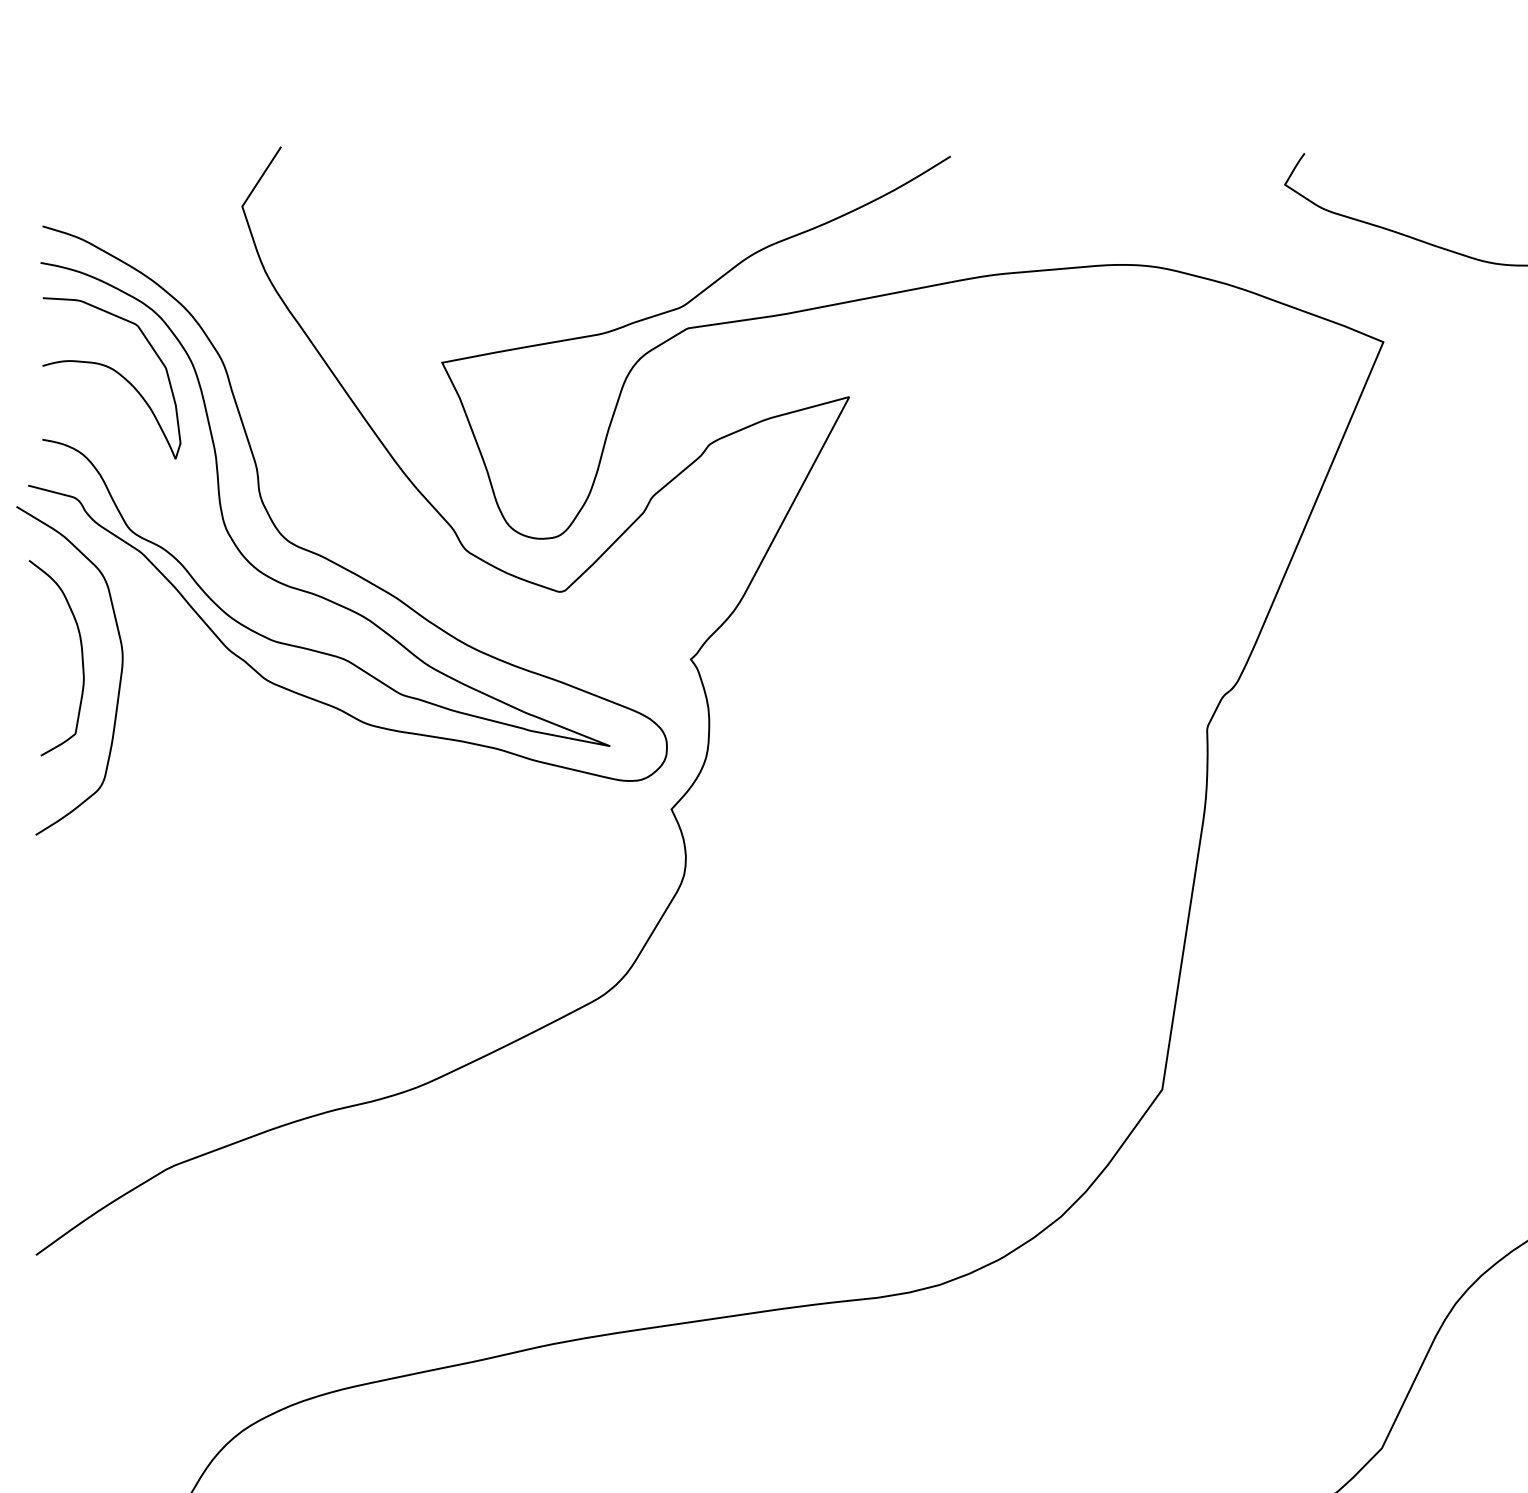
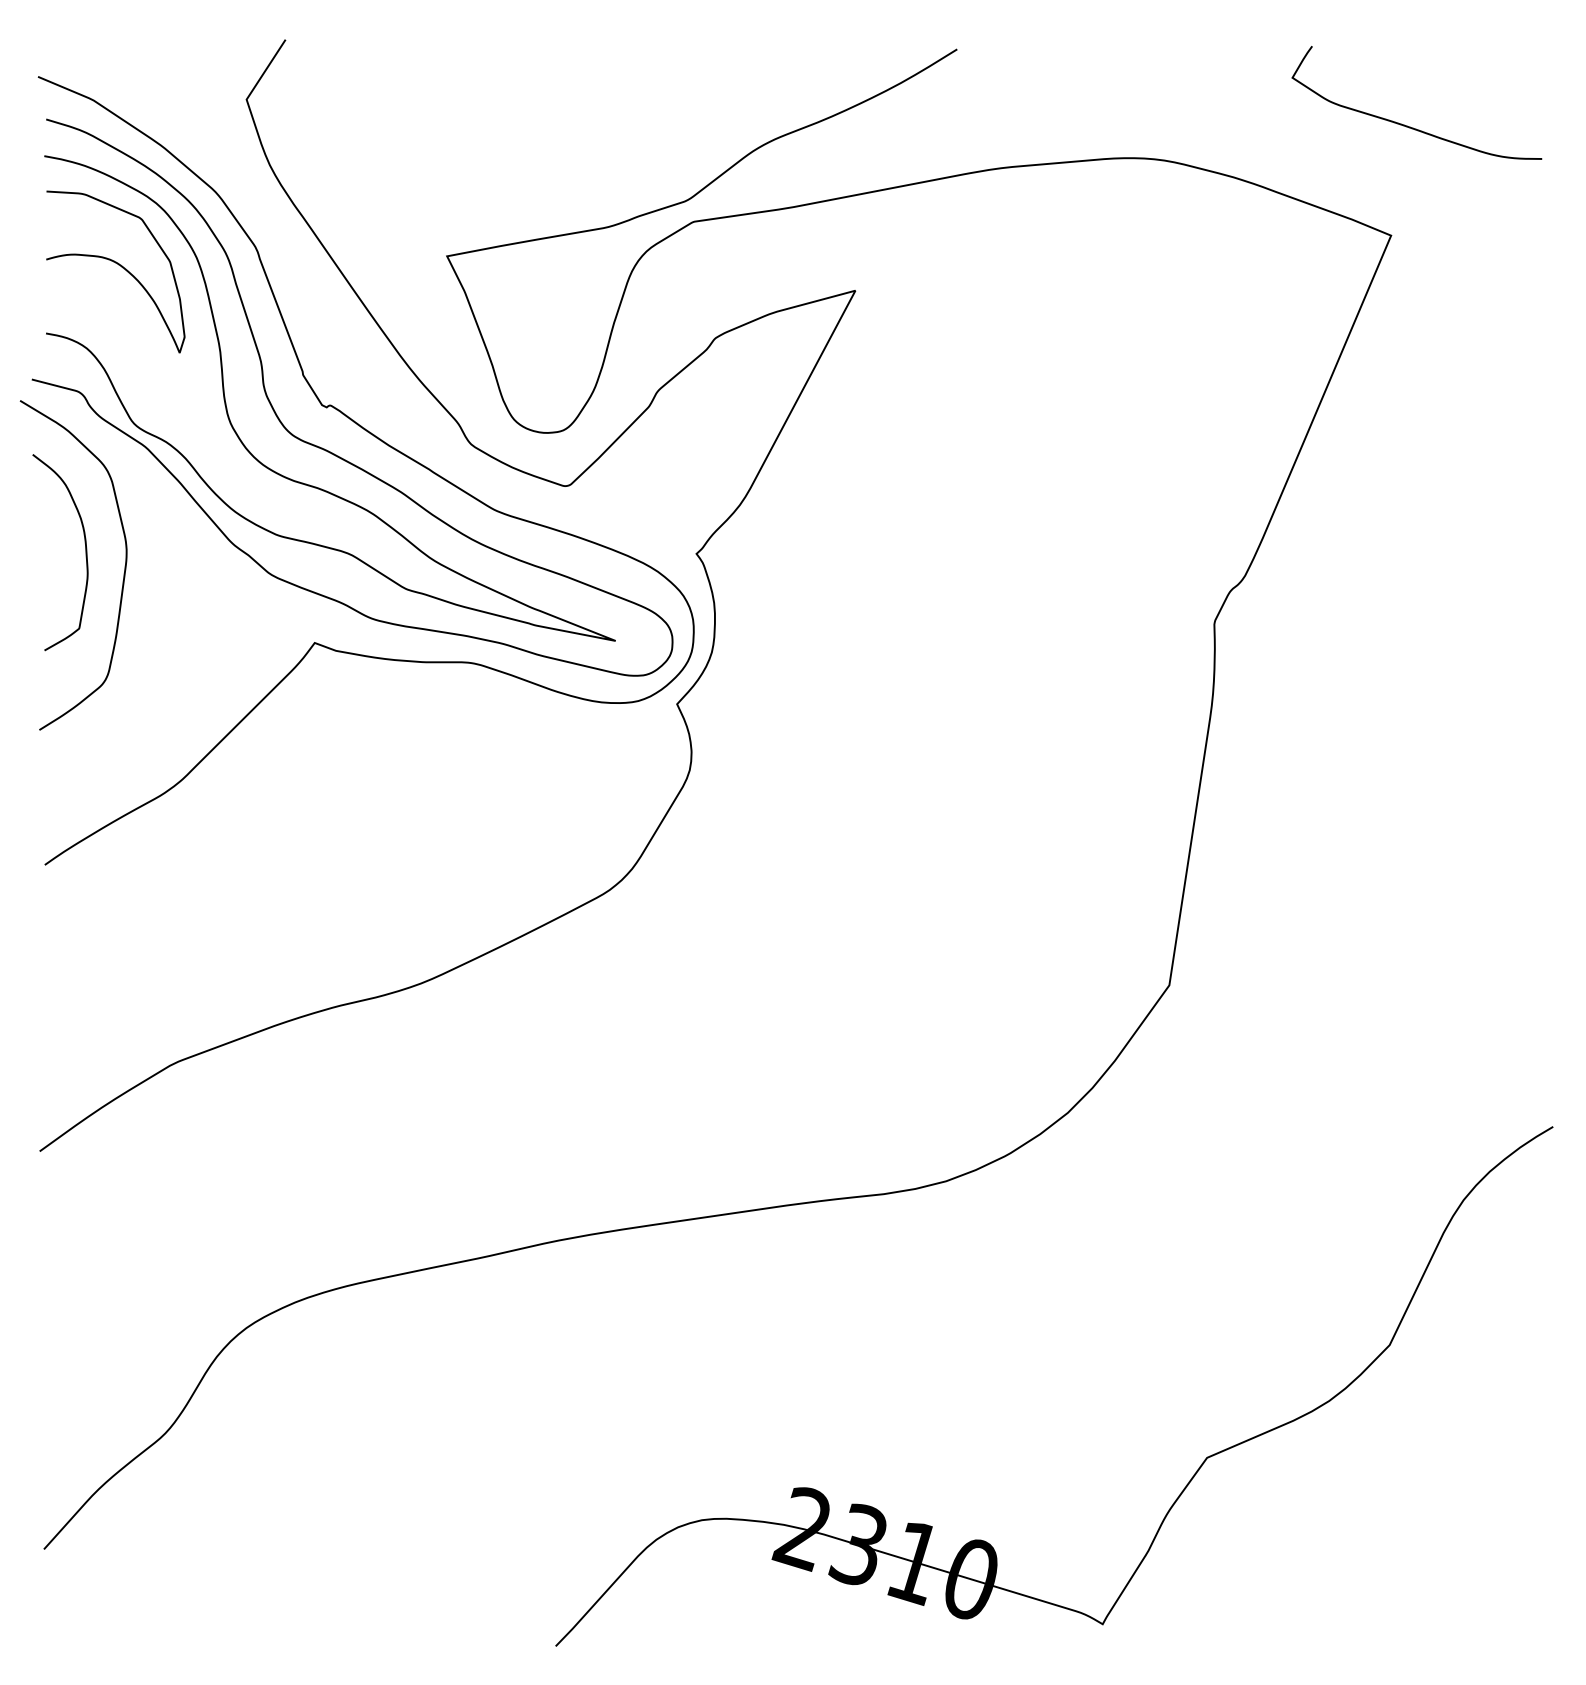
curve: (377, 548) -> (382, 442), added

